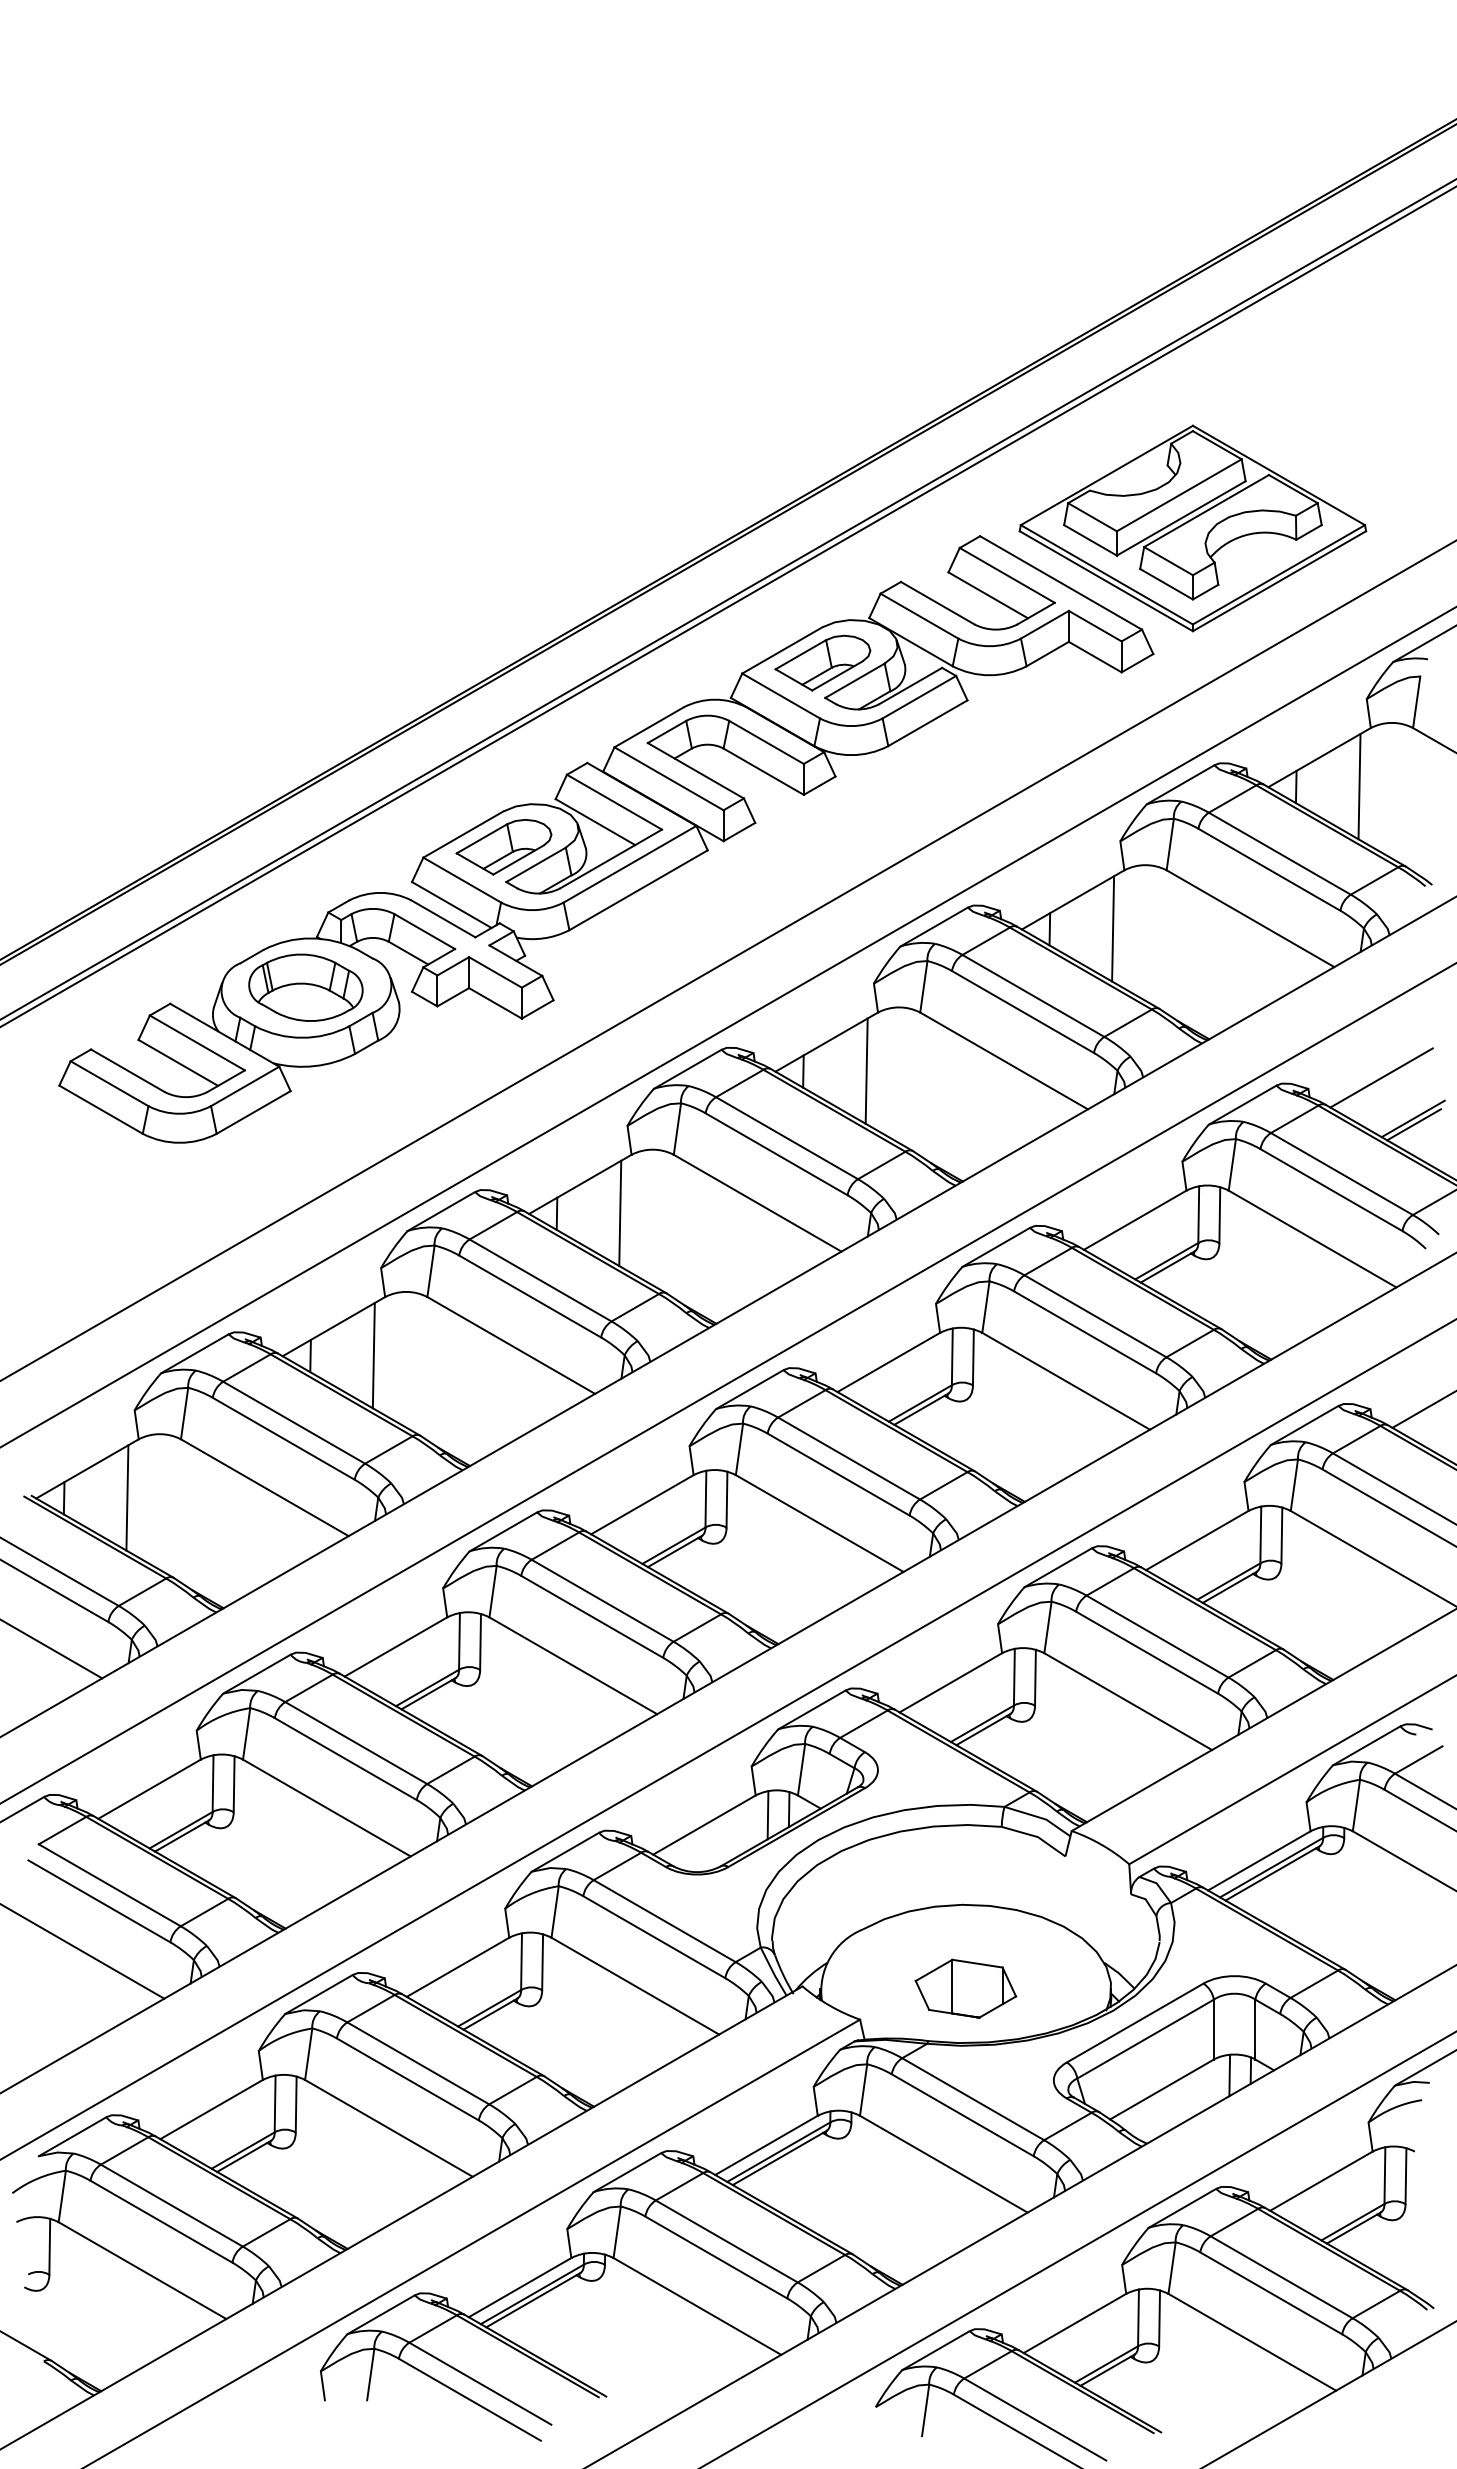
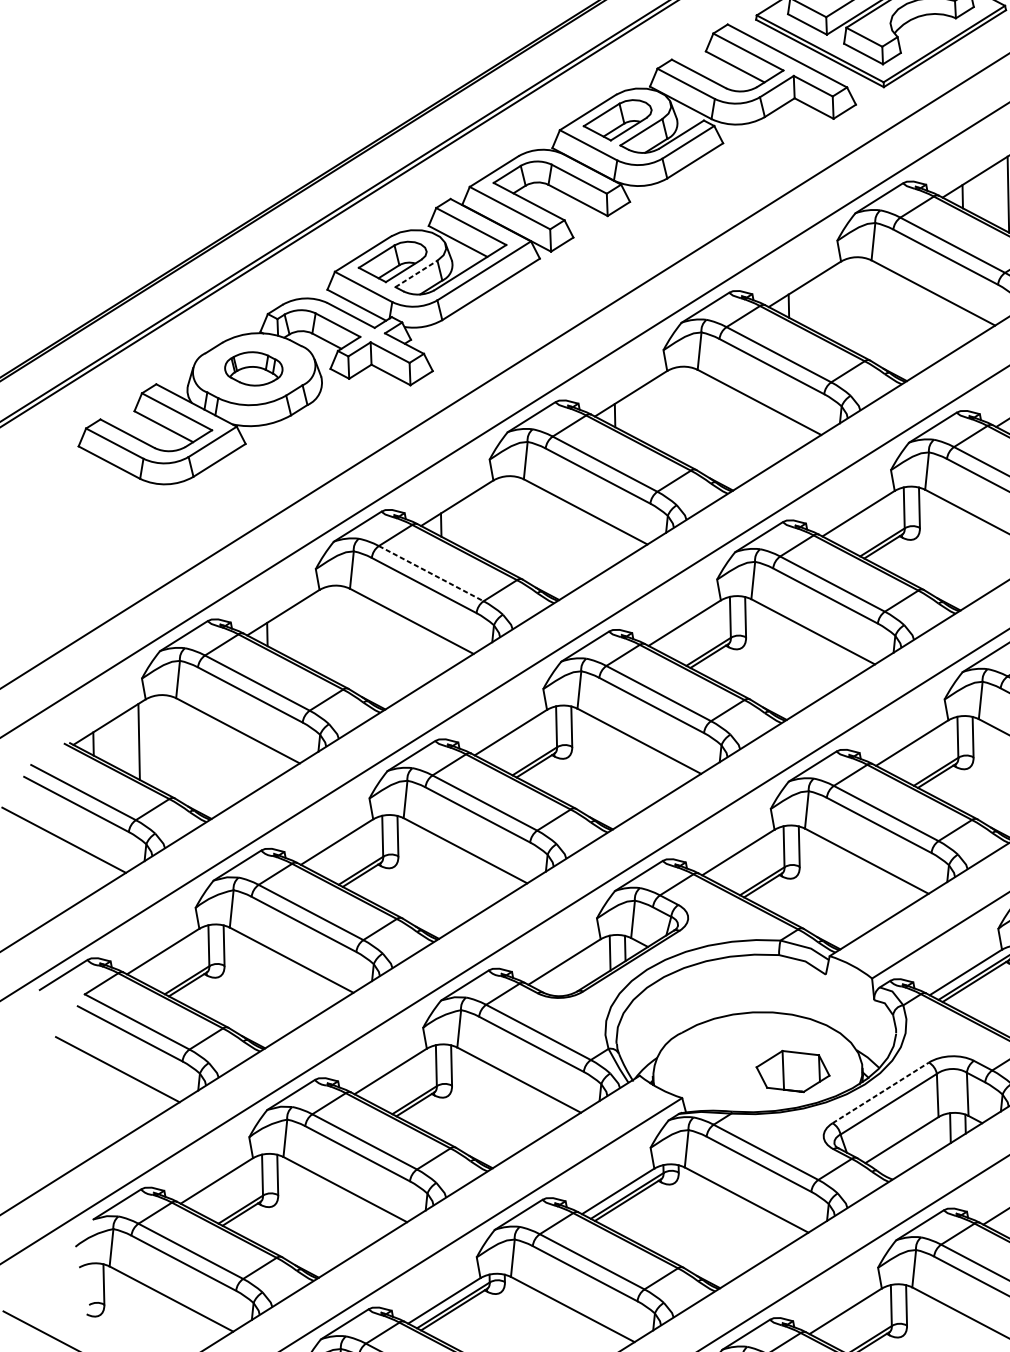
line: (536, 864) -> (416, 273), solid -> dashed
line: (1113, 928) -> (834, 303), removed
part: (305, 987) -> (253, 368), size x0.7
line: (866, 1070) -> (660, 413), removed
line: (620, 1213) -> (487, 523), removed
line: (540, 1280) -> (431, 573), solid -> dashed
line: (373, 1355) -> (312, 632), removed
part: (965, 1988) -> (792, 1071), moved
line: (1135, 2023) -> (881, 1093), solid -> dashed

